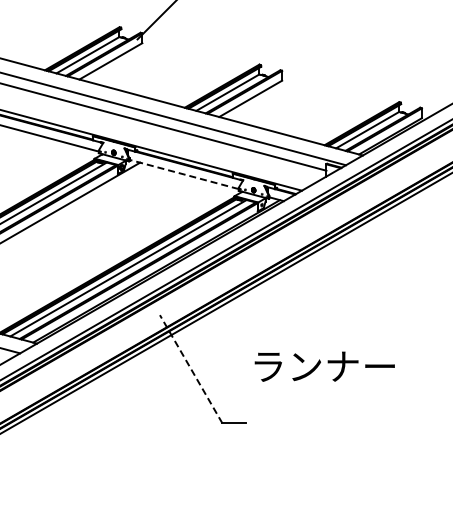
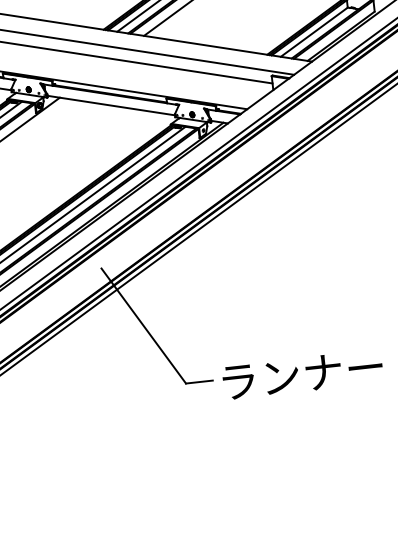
line: (183, 174) -> (110, 105), dashed -> solid
text: (324, 366) -> (302, 374), moved
line: (190, 368) -> (142, 325), dashed -> solid

